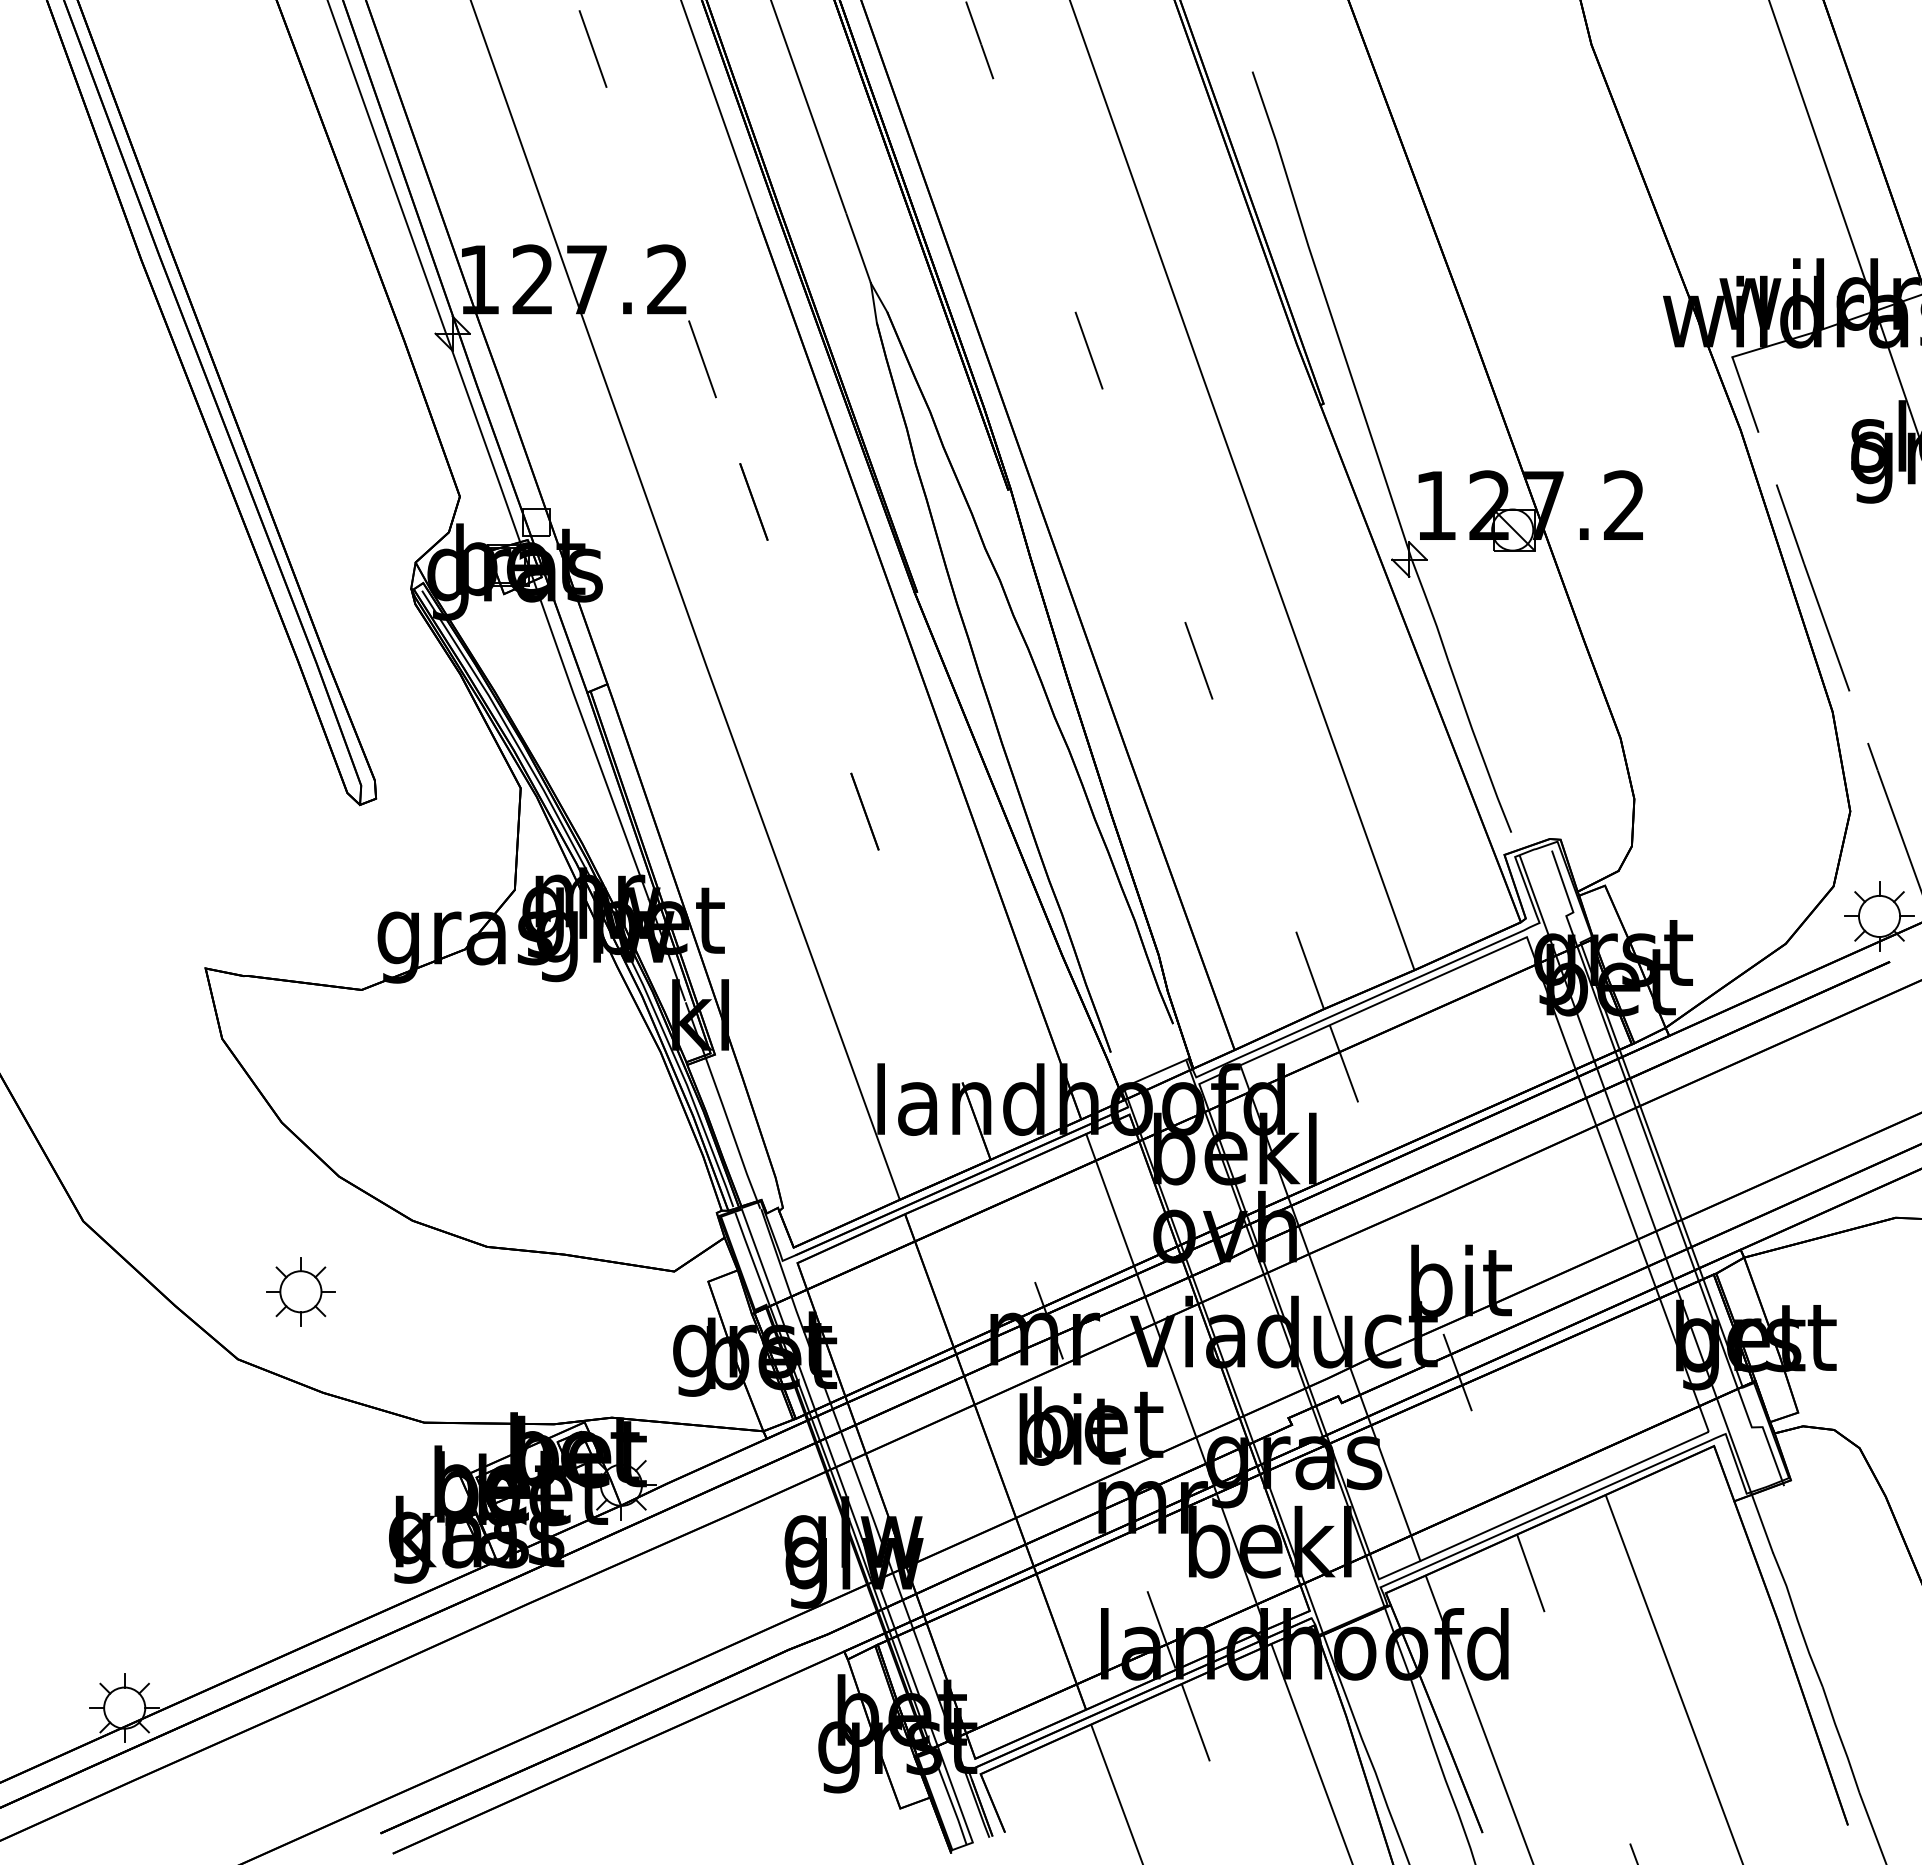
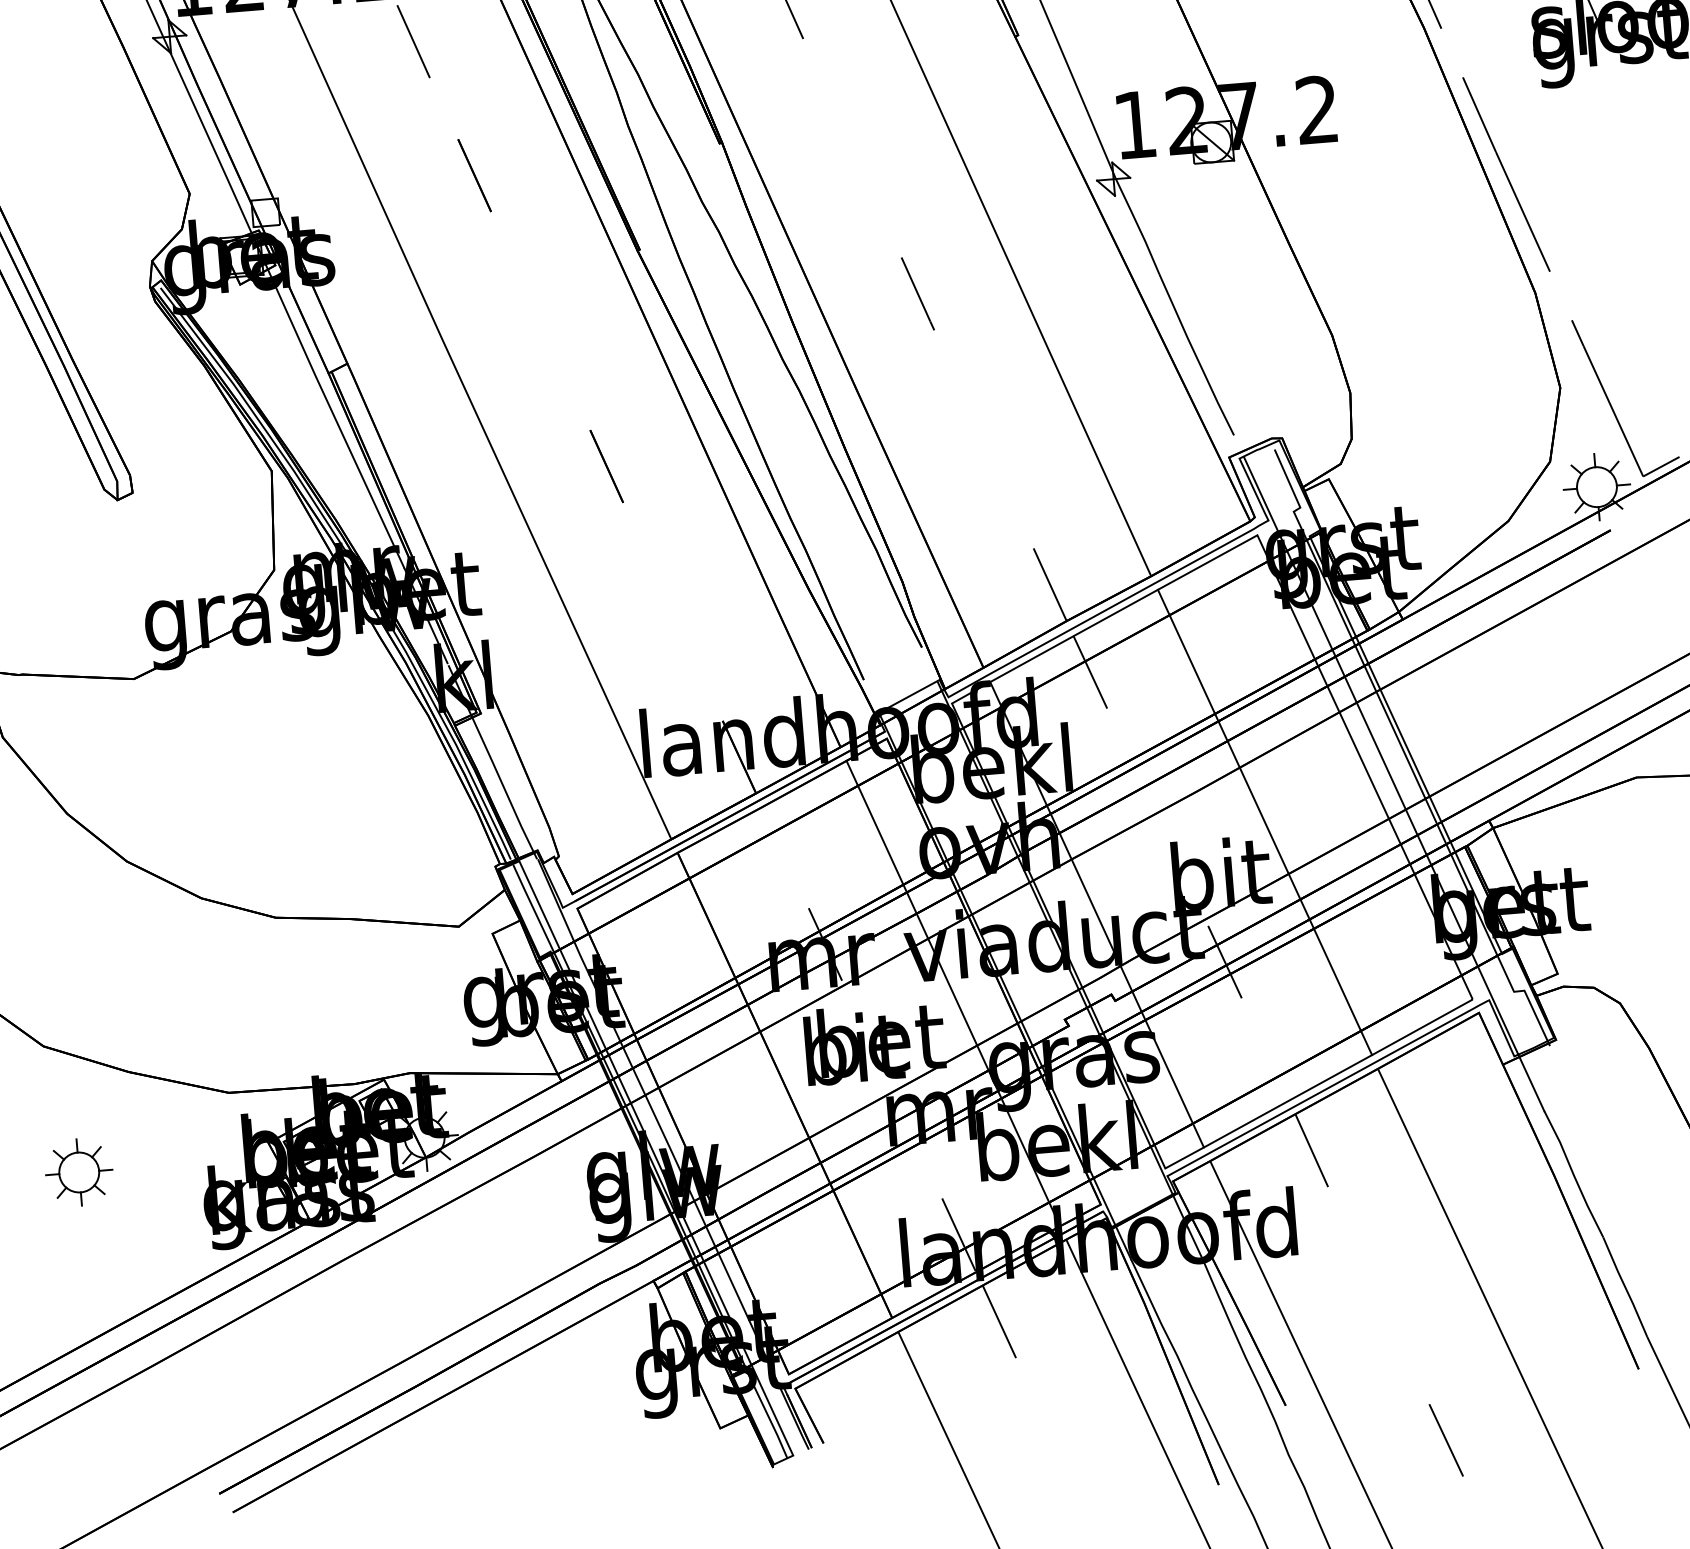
line: (1510, 1232) -> (1264, 822), added
part: (300, 1291) -> (78, 1172), moved

